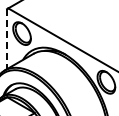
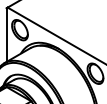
line: (7, 39) -> (6, 35), dashed -> solid

